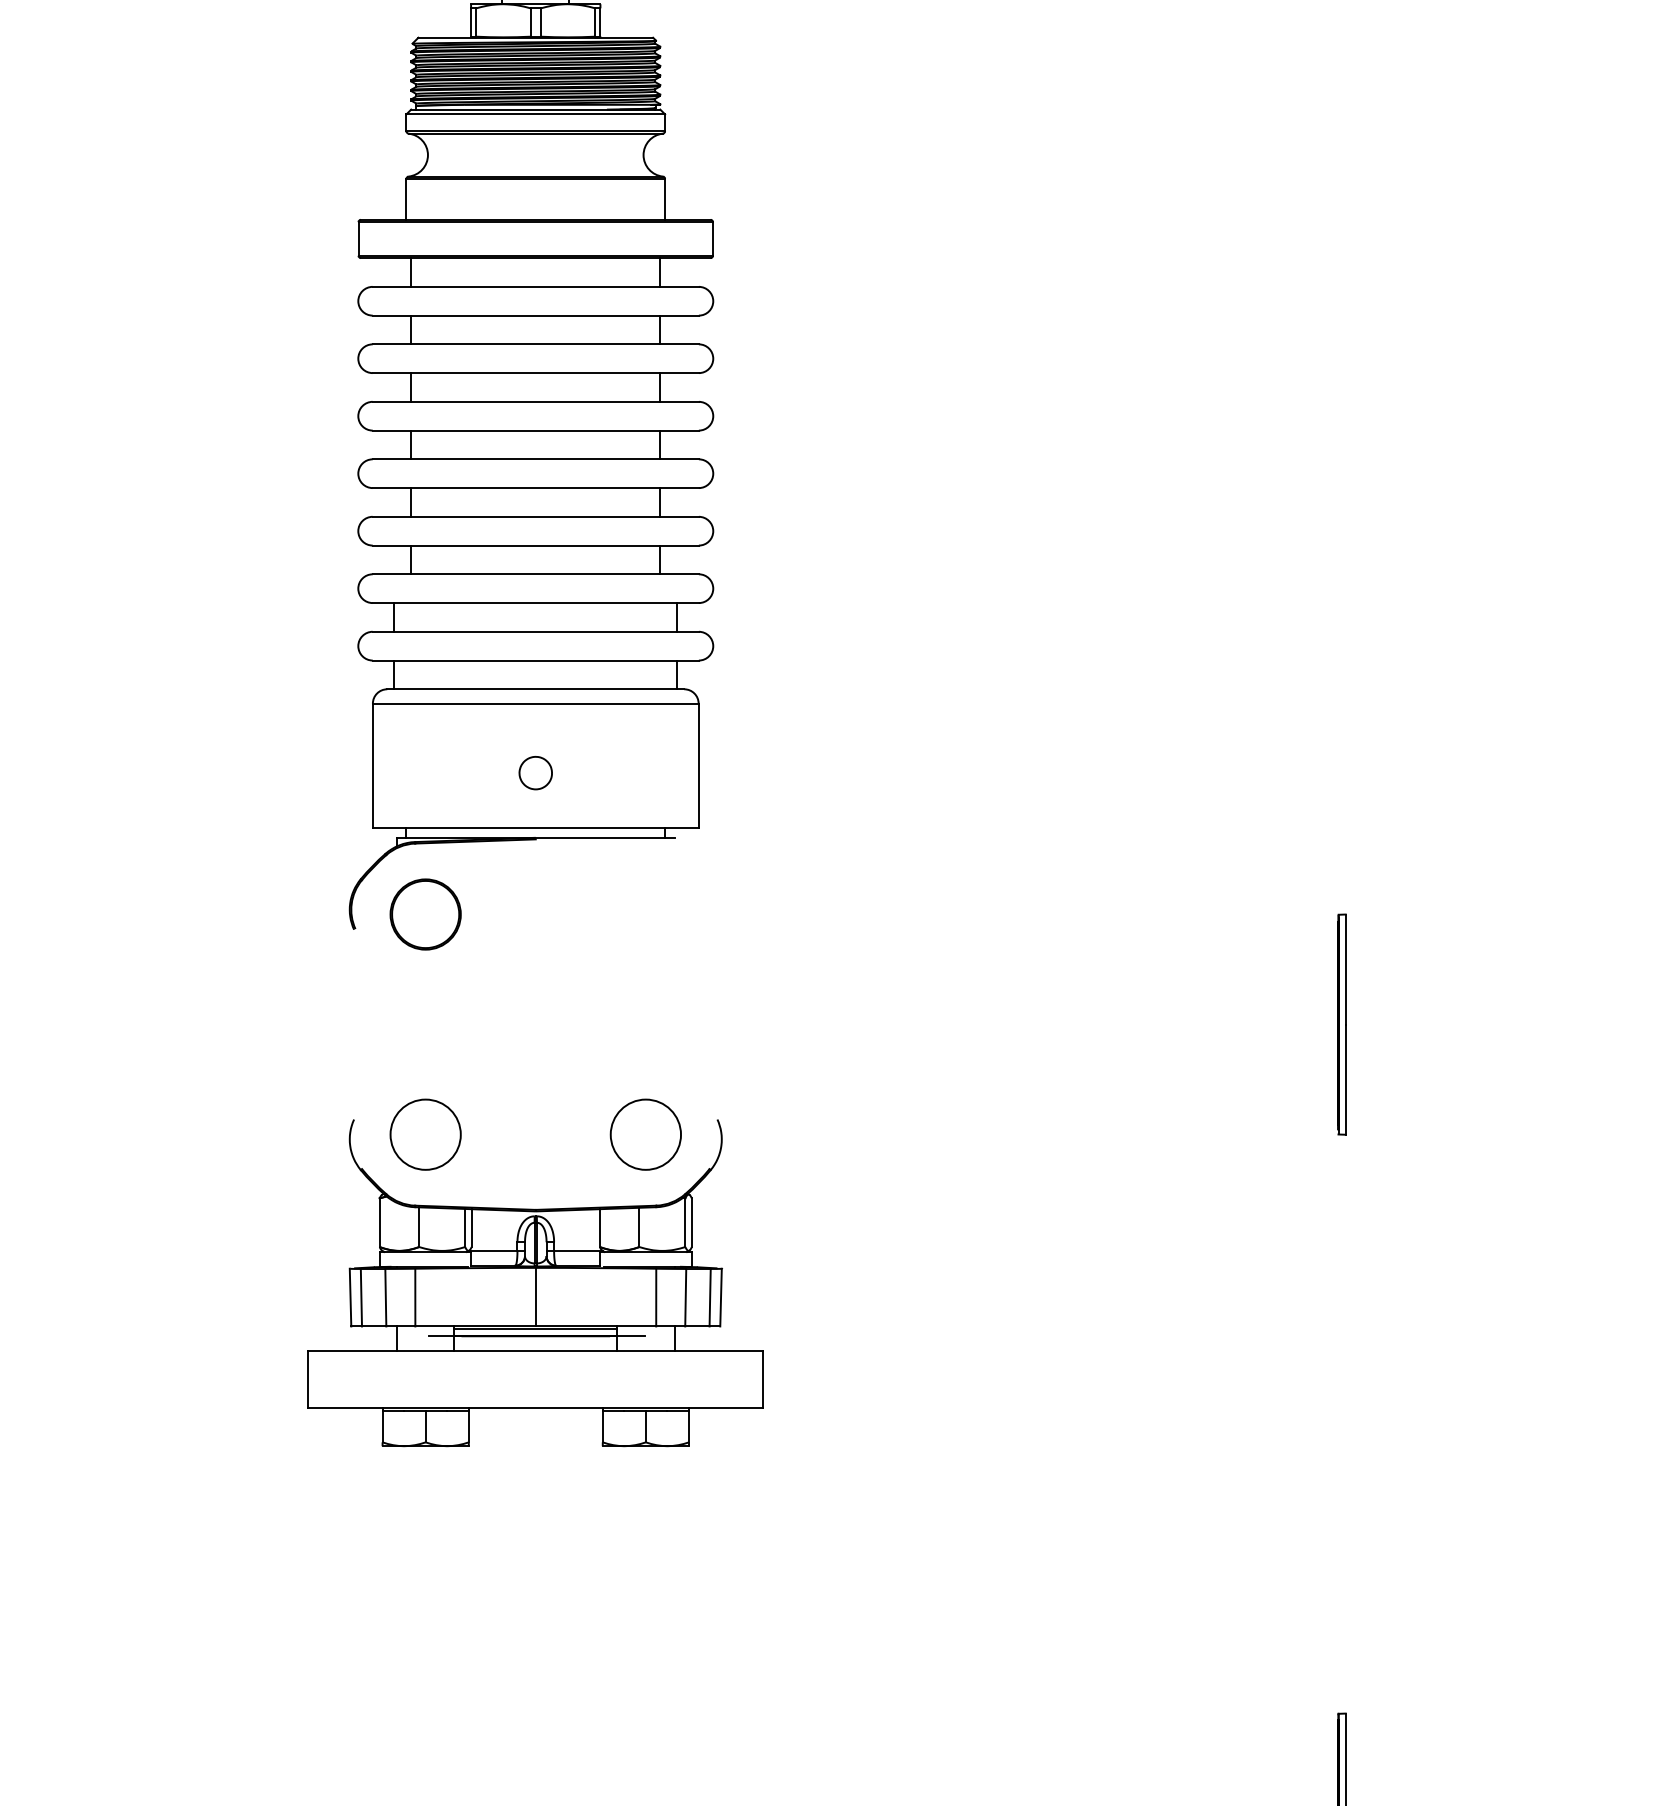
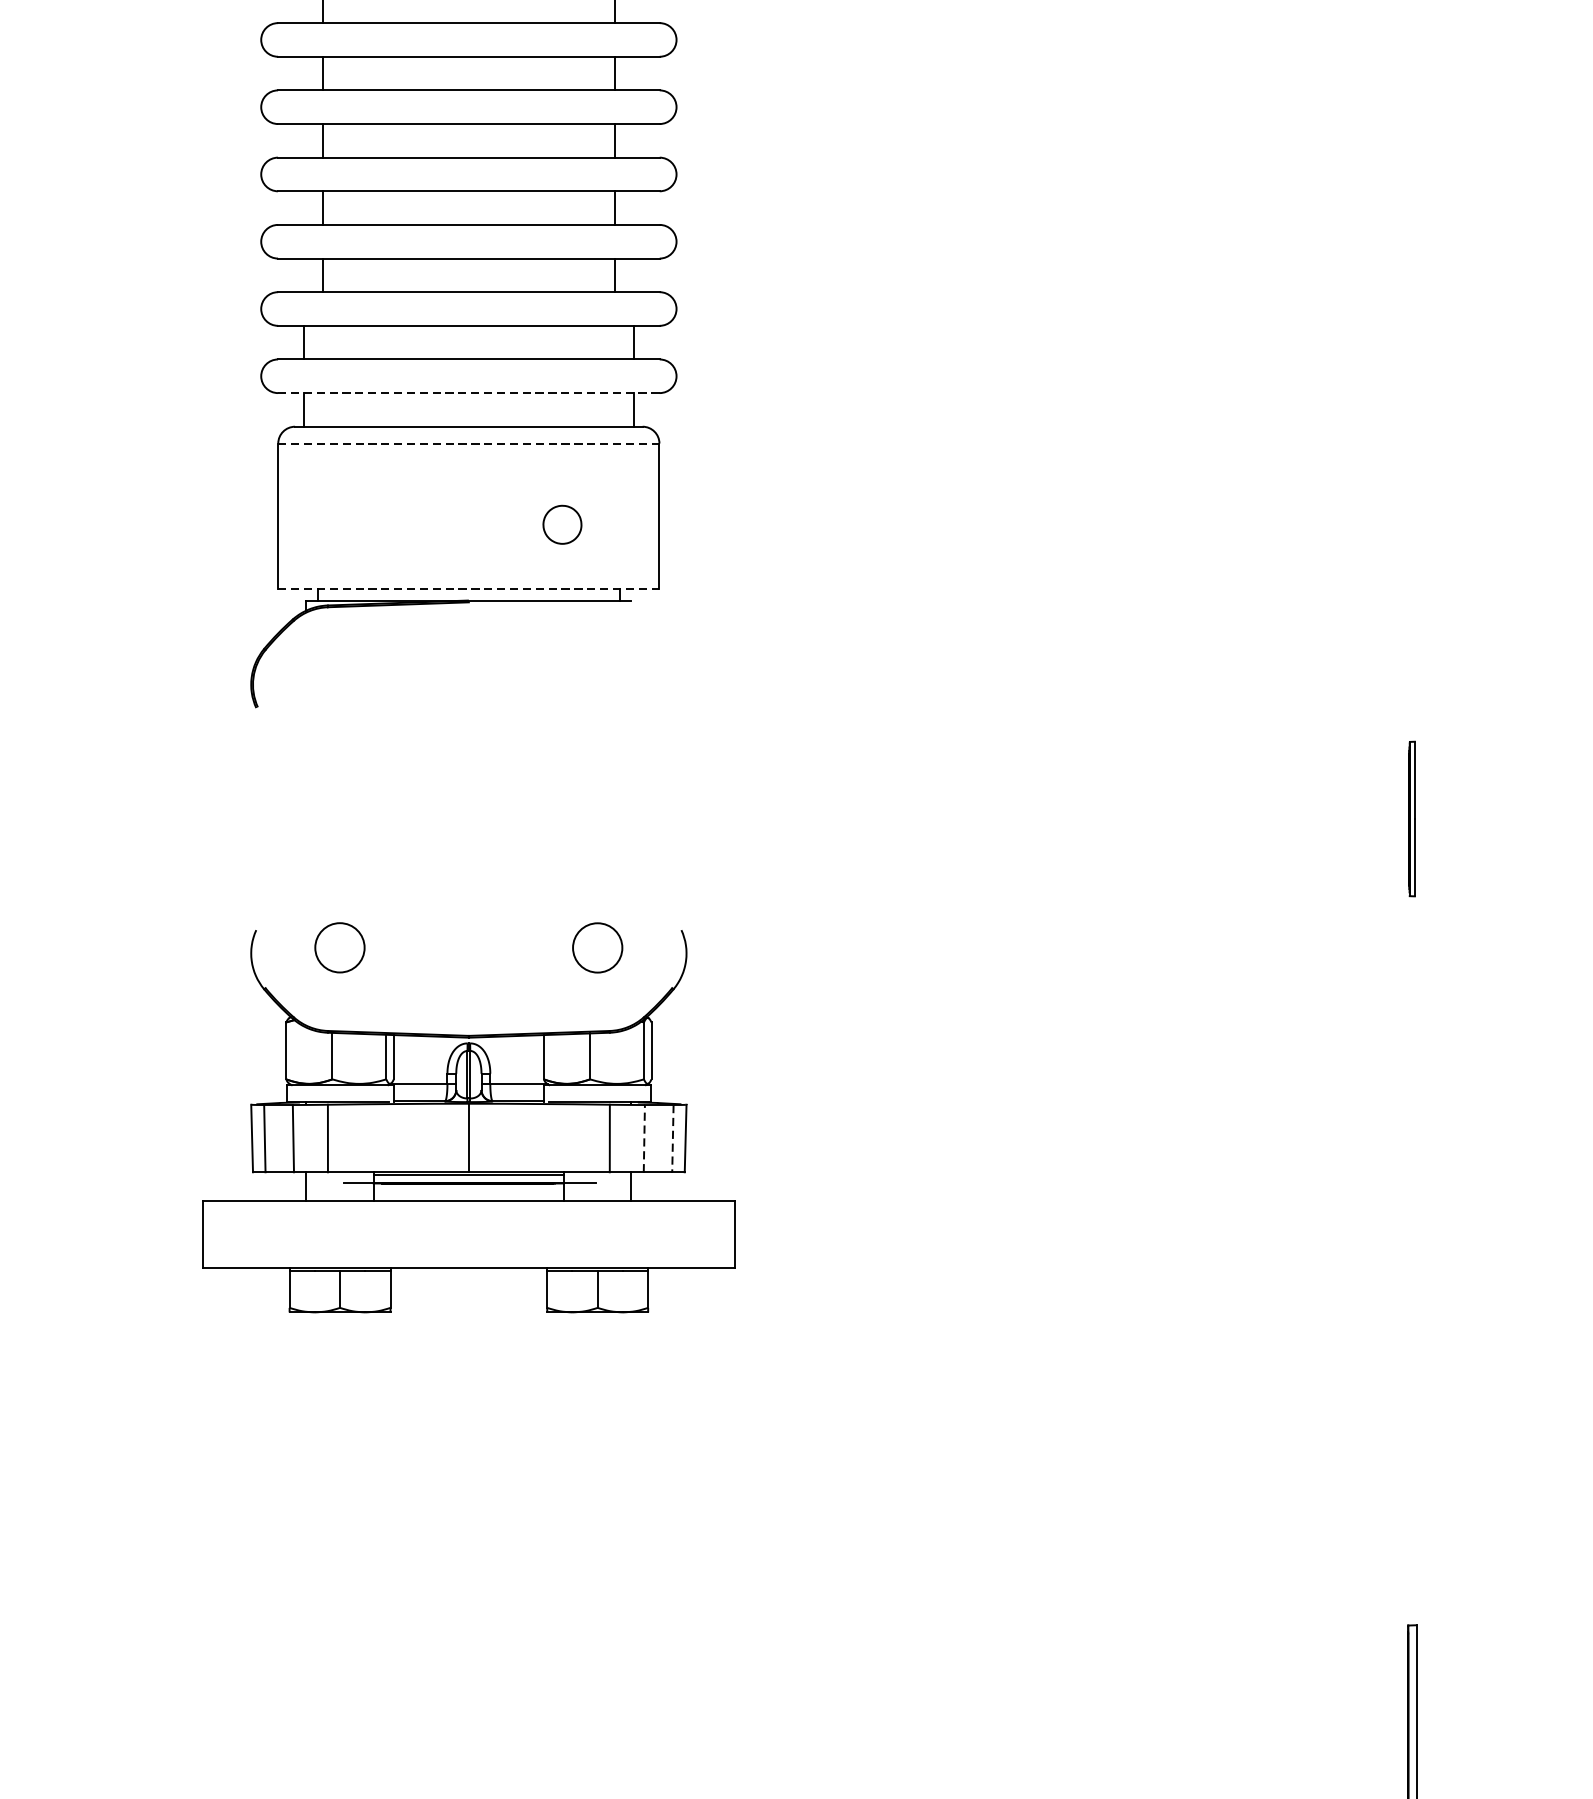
line: (536, 660) -> (469, 393), solid -> dashed
line: (535, 703) -> (468, 443), solid -> dashed
part: (535, 773) -> (562, 525), moved
line: (535, 828) -> (468, 589), solid -> dashed
part: (425, 914) -> (339, 690), removed
part: (1341, 1024) -> (1411, 818), size x0.6
circle: (425, 1134) -> (339, 947), size x0.6
circle: (645, 1134) -> (597, 947), size x0.6
line: (685, 1297) -> (644, 1138), solid -> dashed
line: (710, 1297) -> (673, 1138), solid -> dashed

